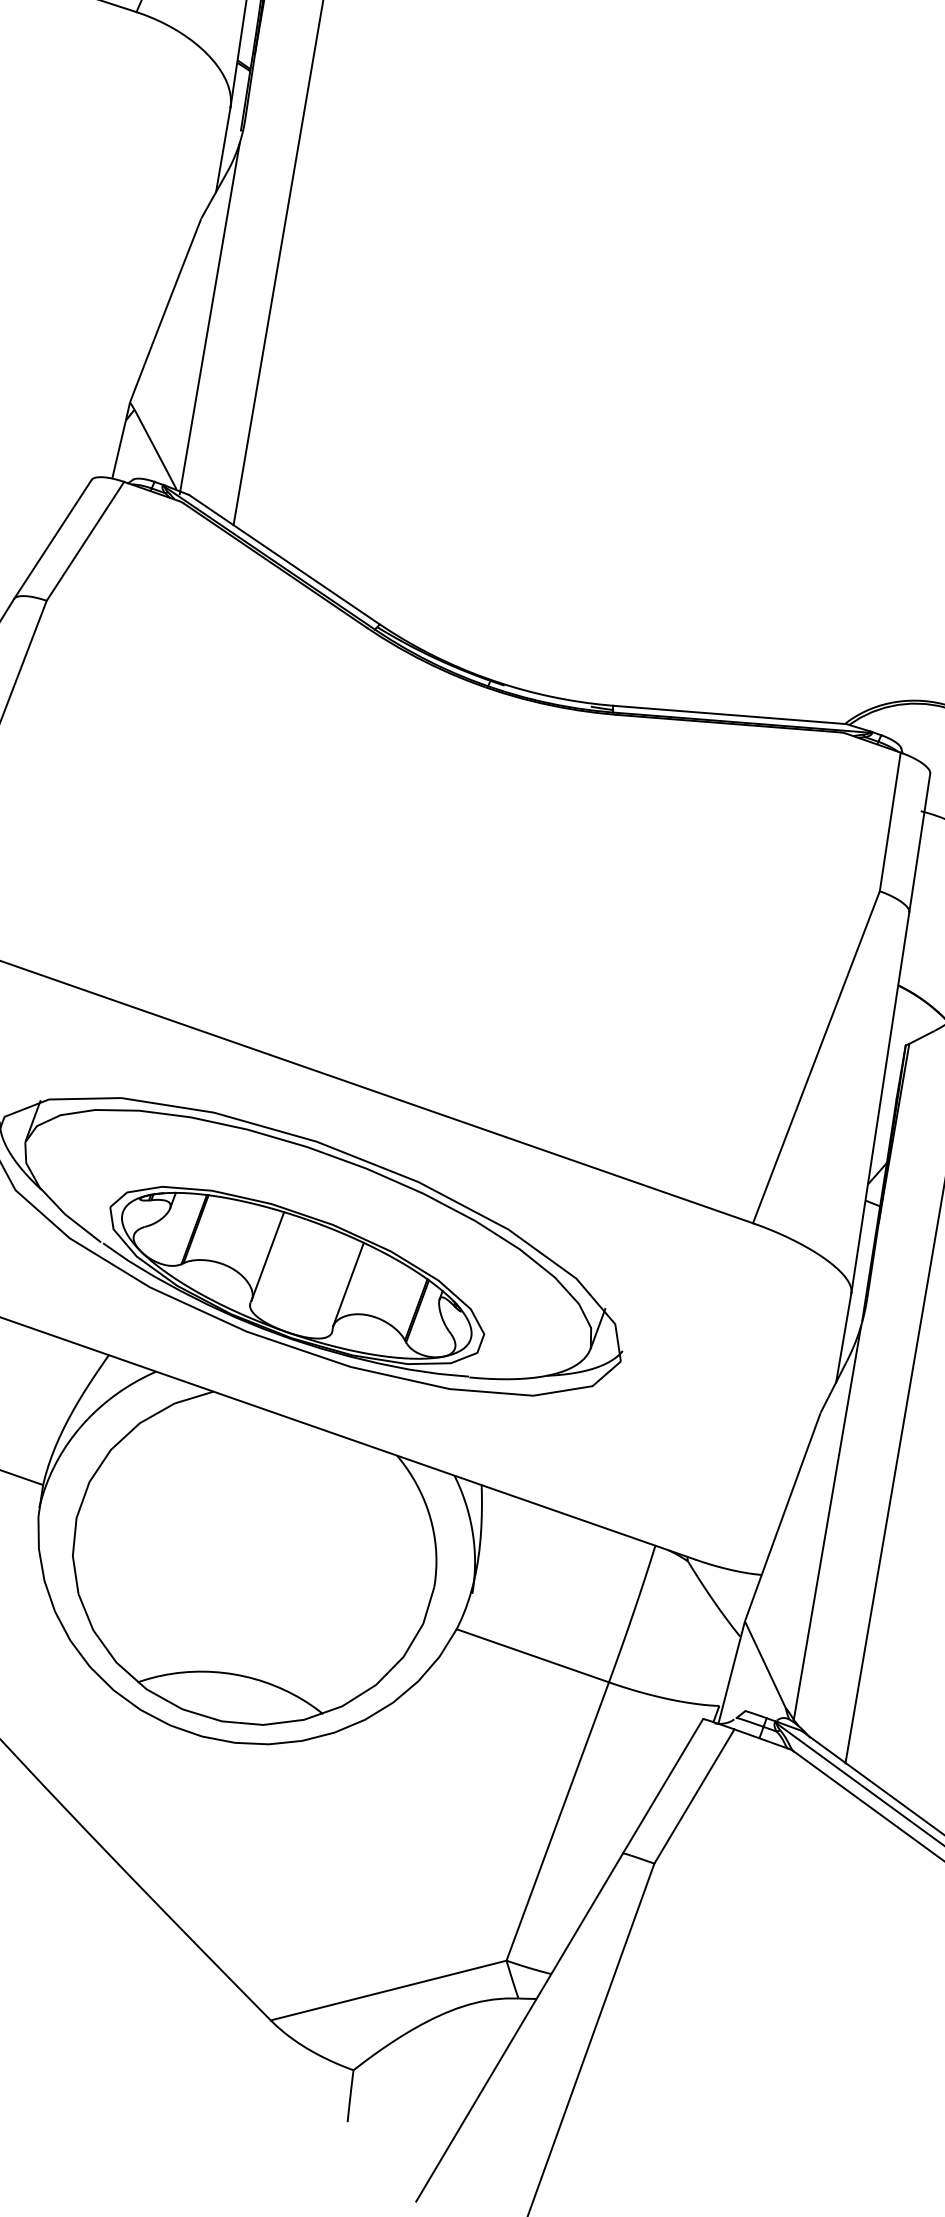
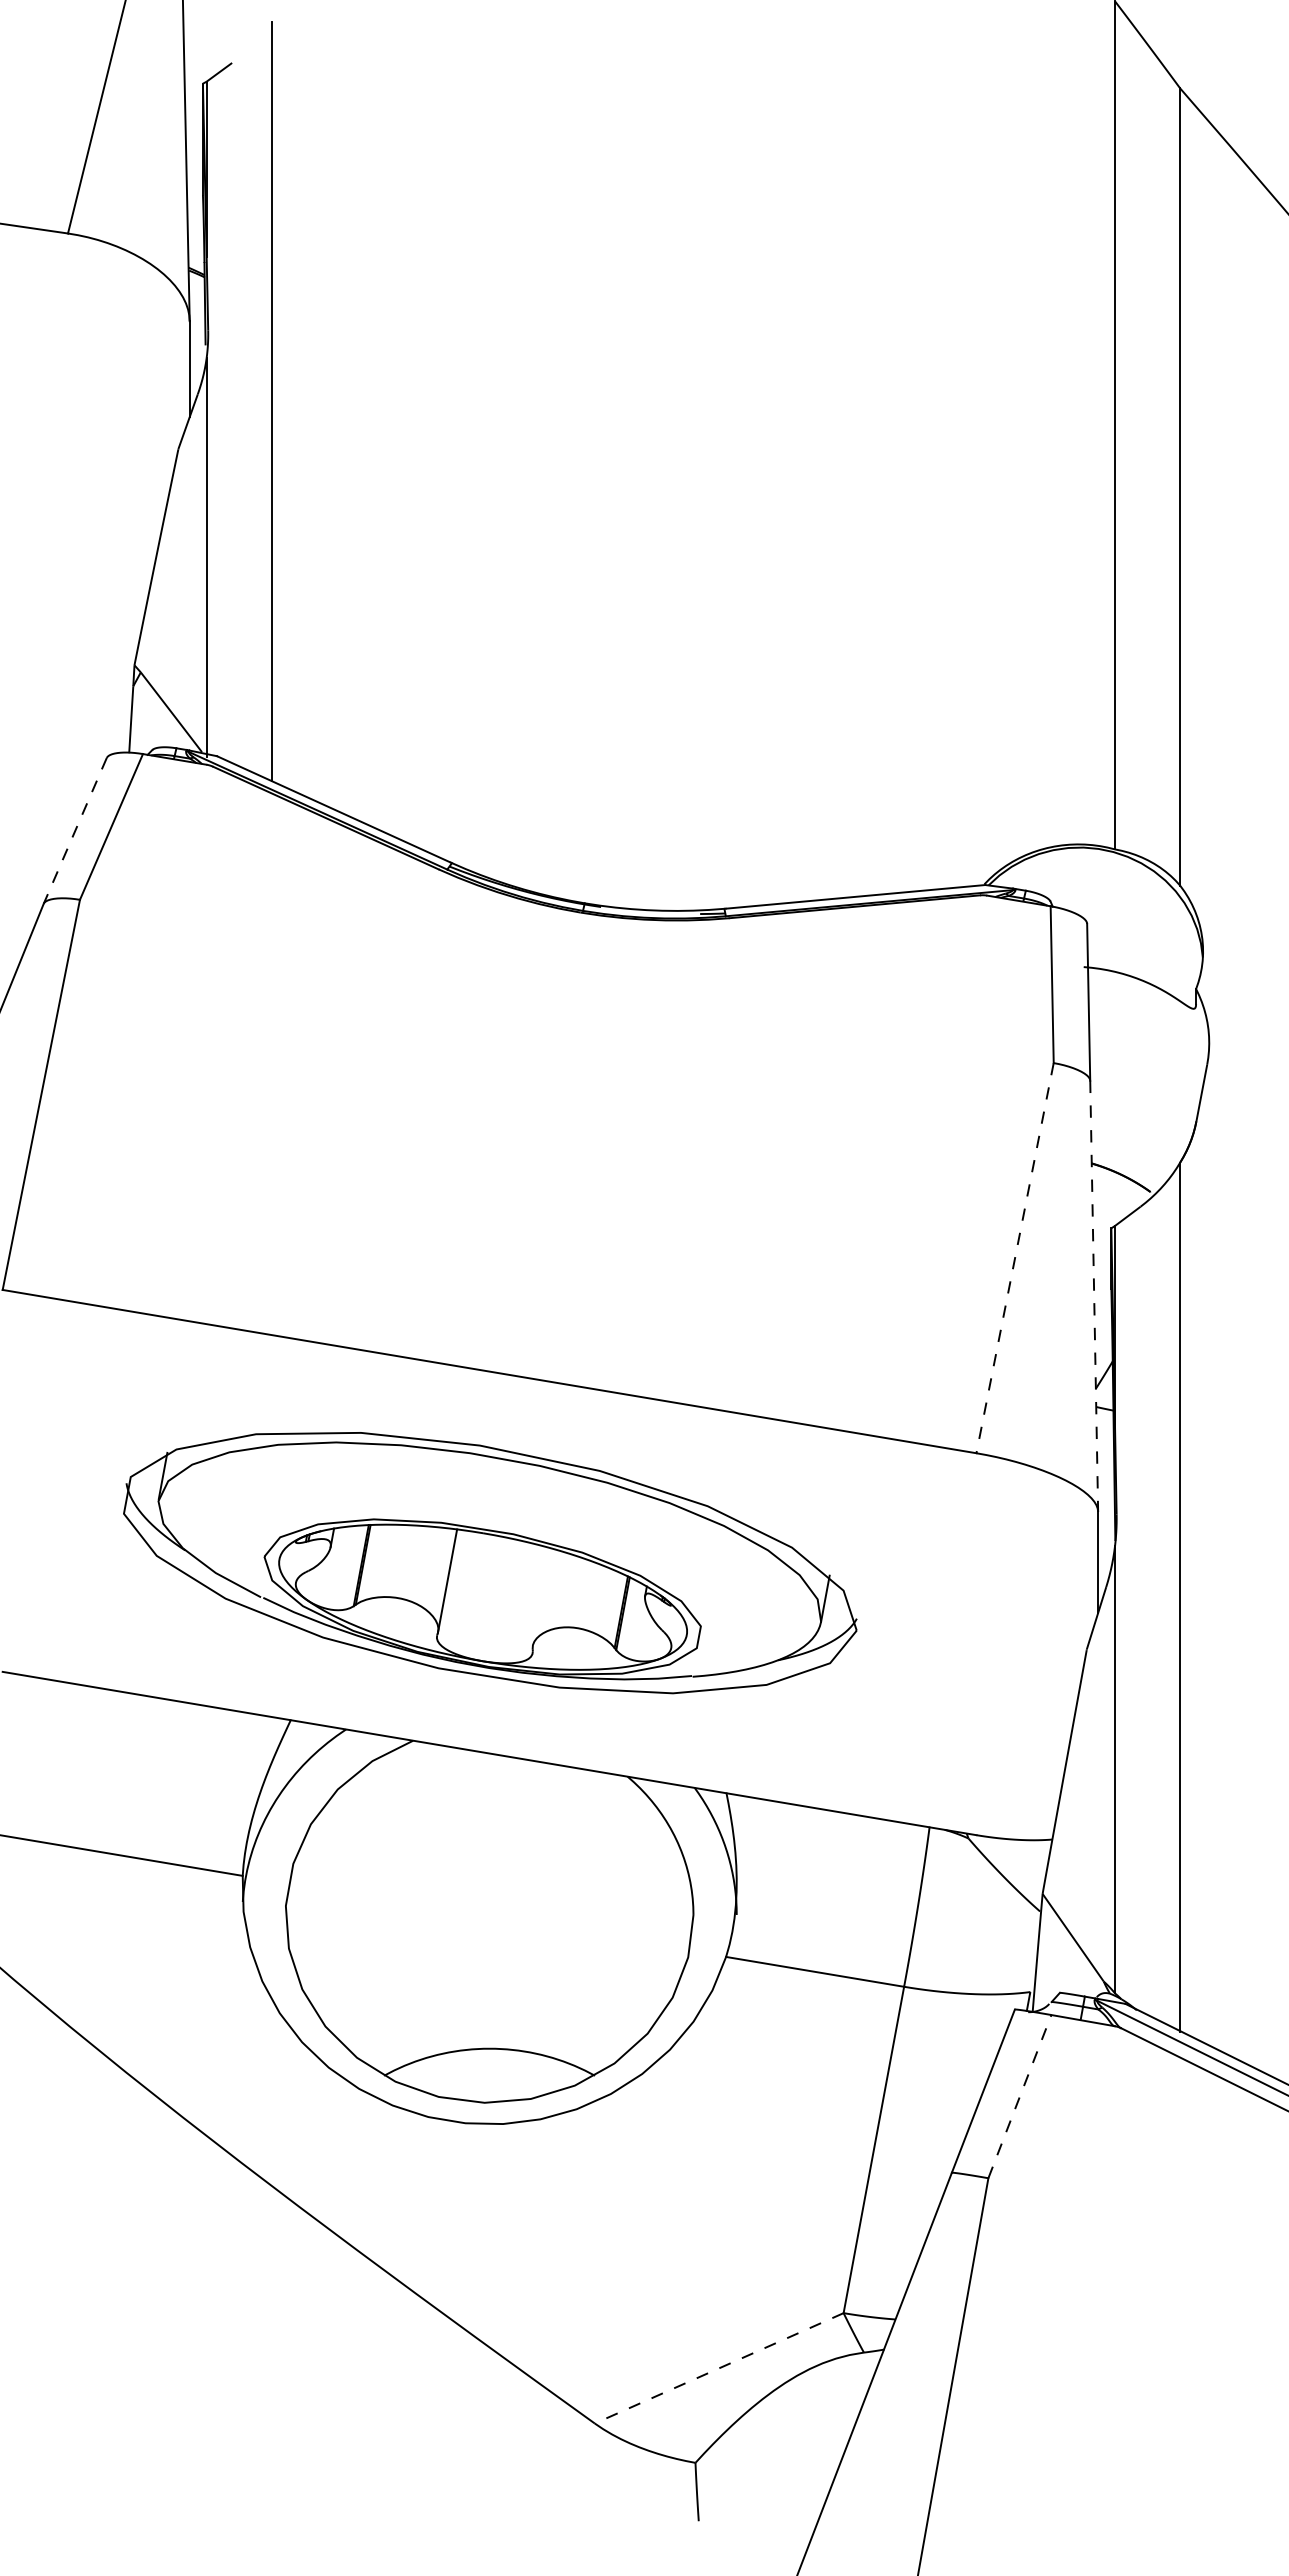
line: (53, 539) -> (75, 831), solid -> dashed
line: (816, 1057) -> (1015, 1258), solid -> dashed
line: (880, 1102) -> (1094, 1296), solid -> dashed
line: (348, 1283) -> (541, 1596), removed
line: (694, 1796) -> (1020, 2096), solid -> dashed
line: (388, 1990) -> (718, 2368), solid -> dashed

